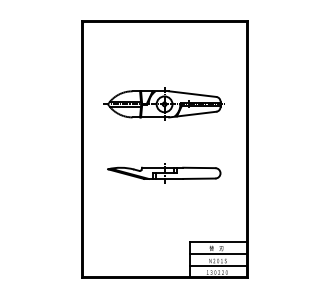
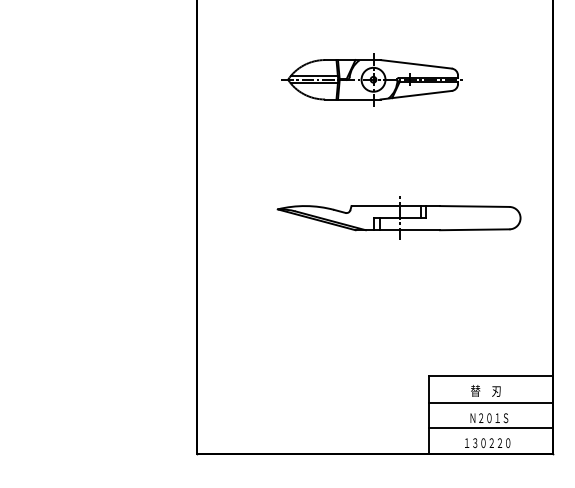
part: (163, 103) -> (371, 78), size x0.7
part: (164, 173) -> (399, 218), moved

